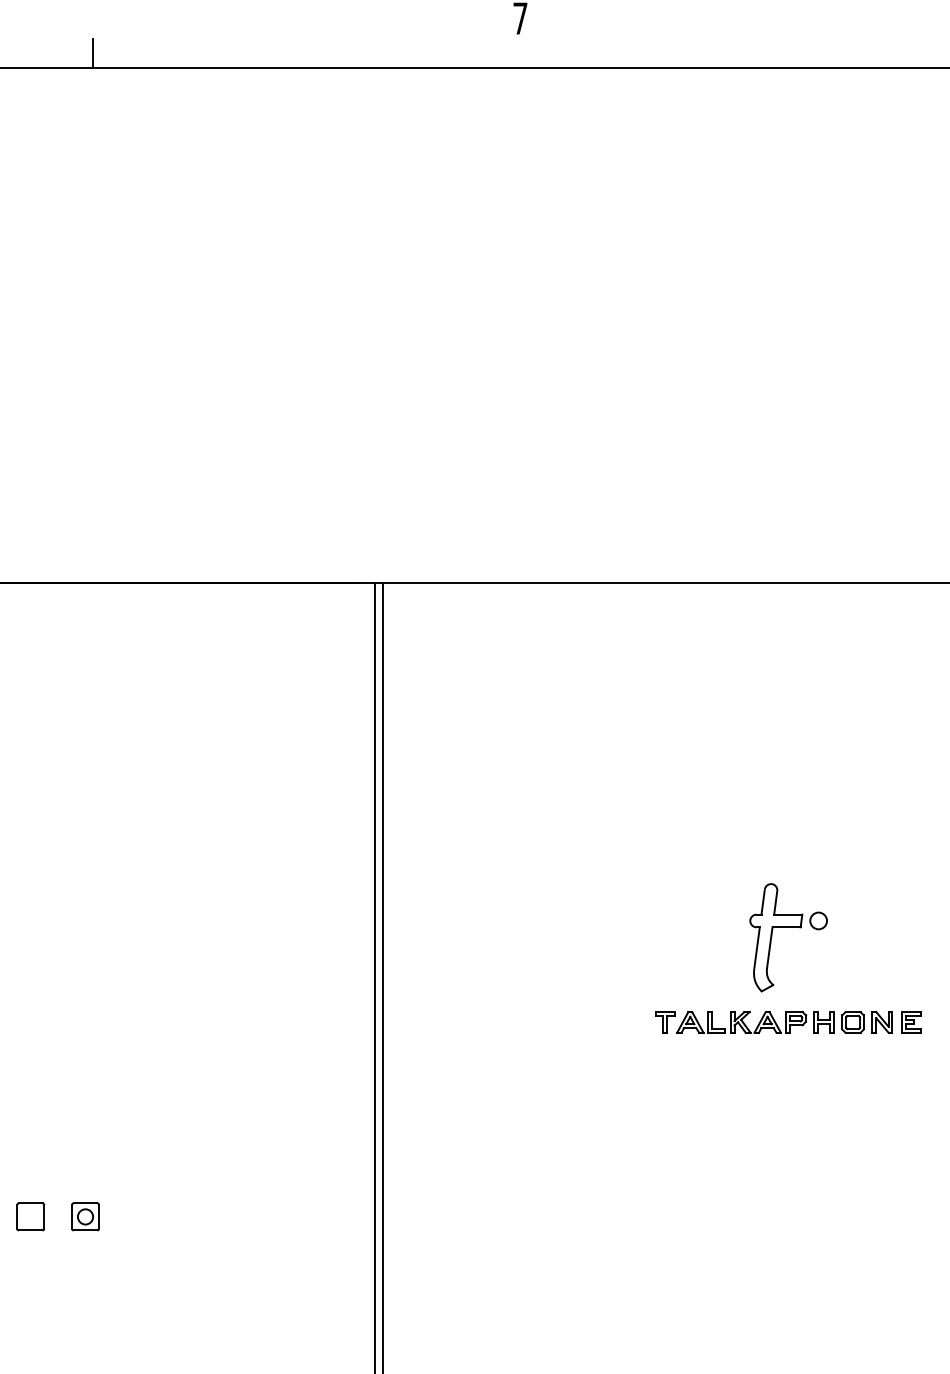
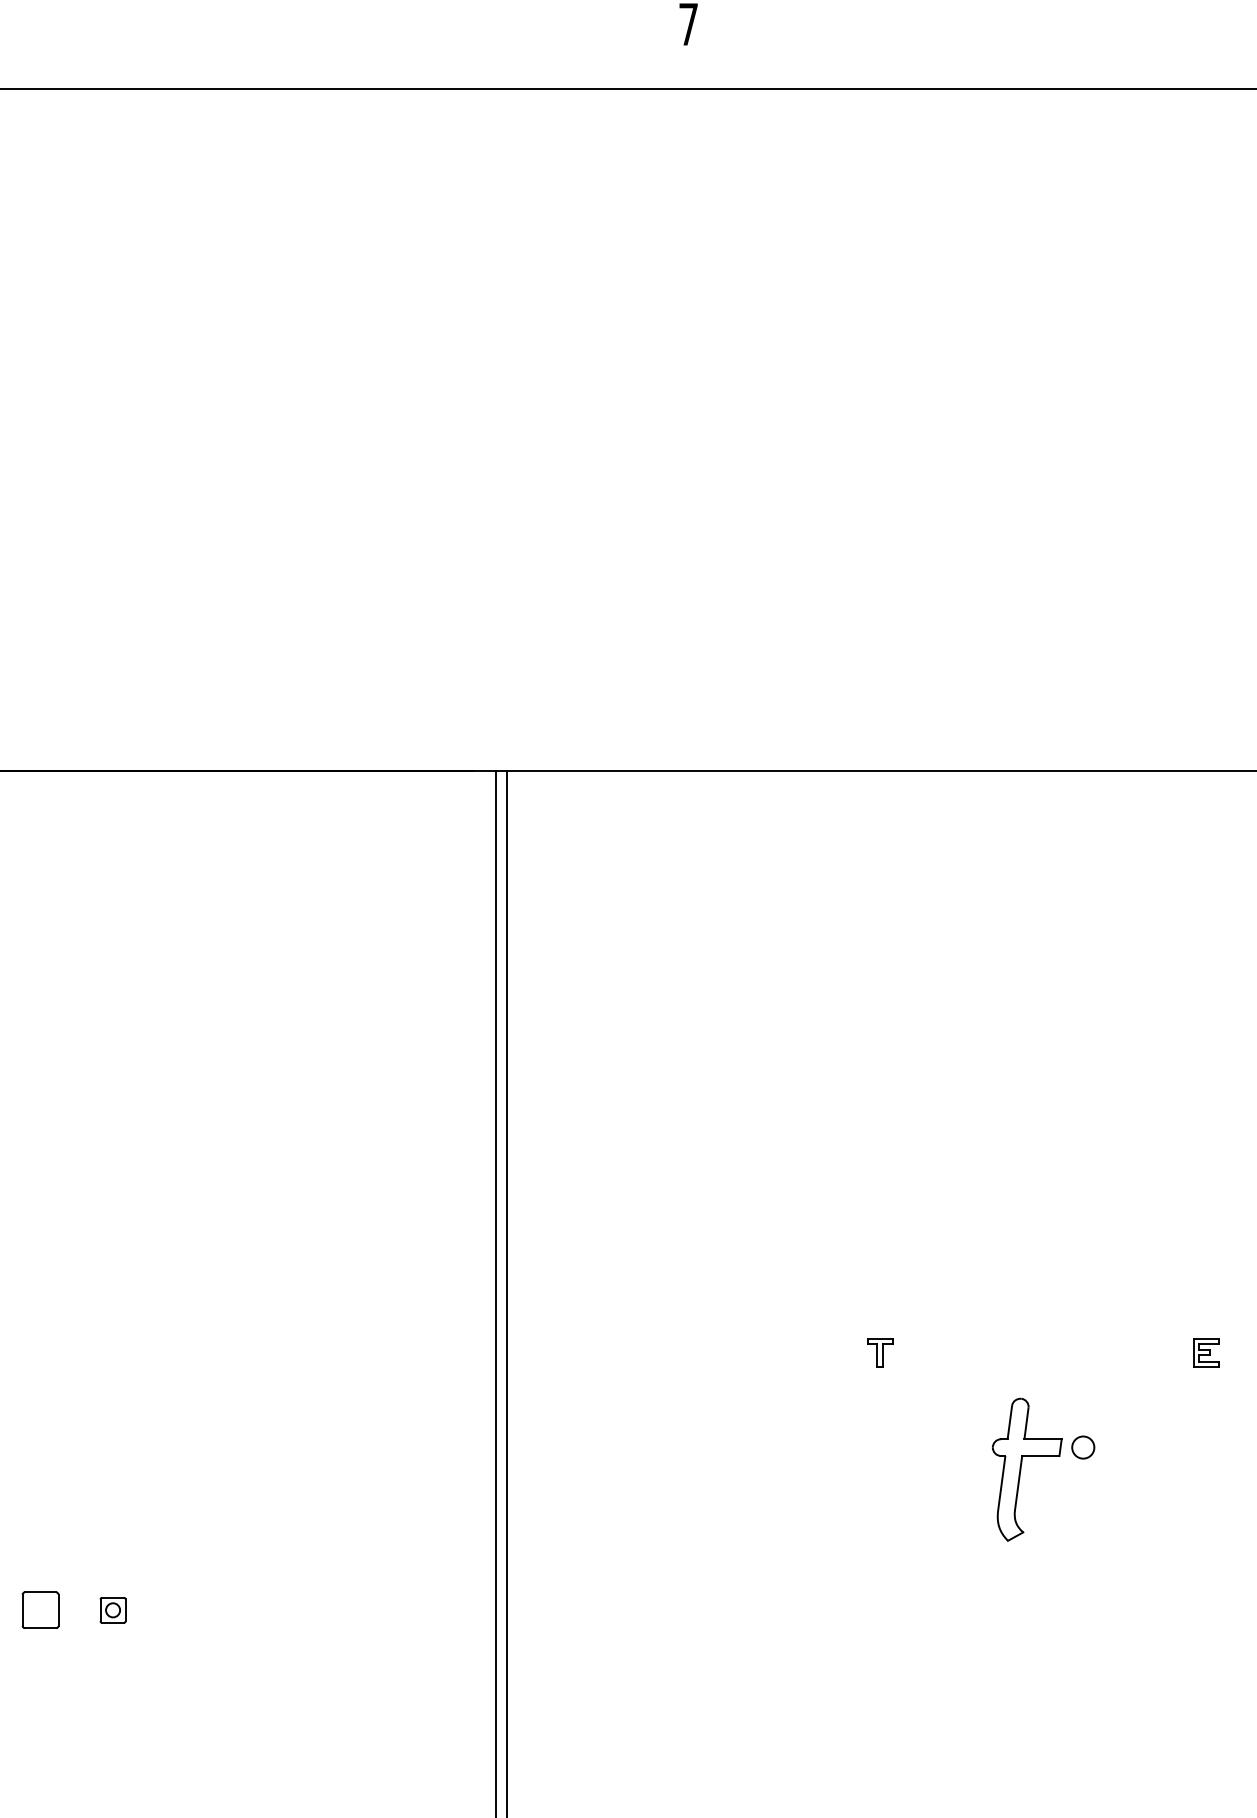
line: (93, 53) -> (123, 70), removed
part: (788, 927) -> (1043, 1456), moved
part: (784, 1022) -> (1038, 1353), removed
part: (85, 1216) -> (113, 1609), size x0.7

